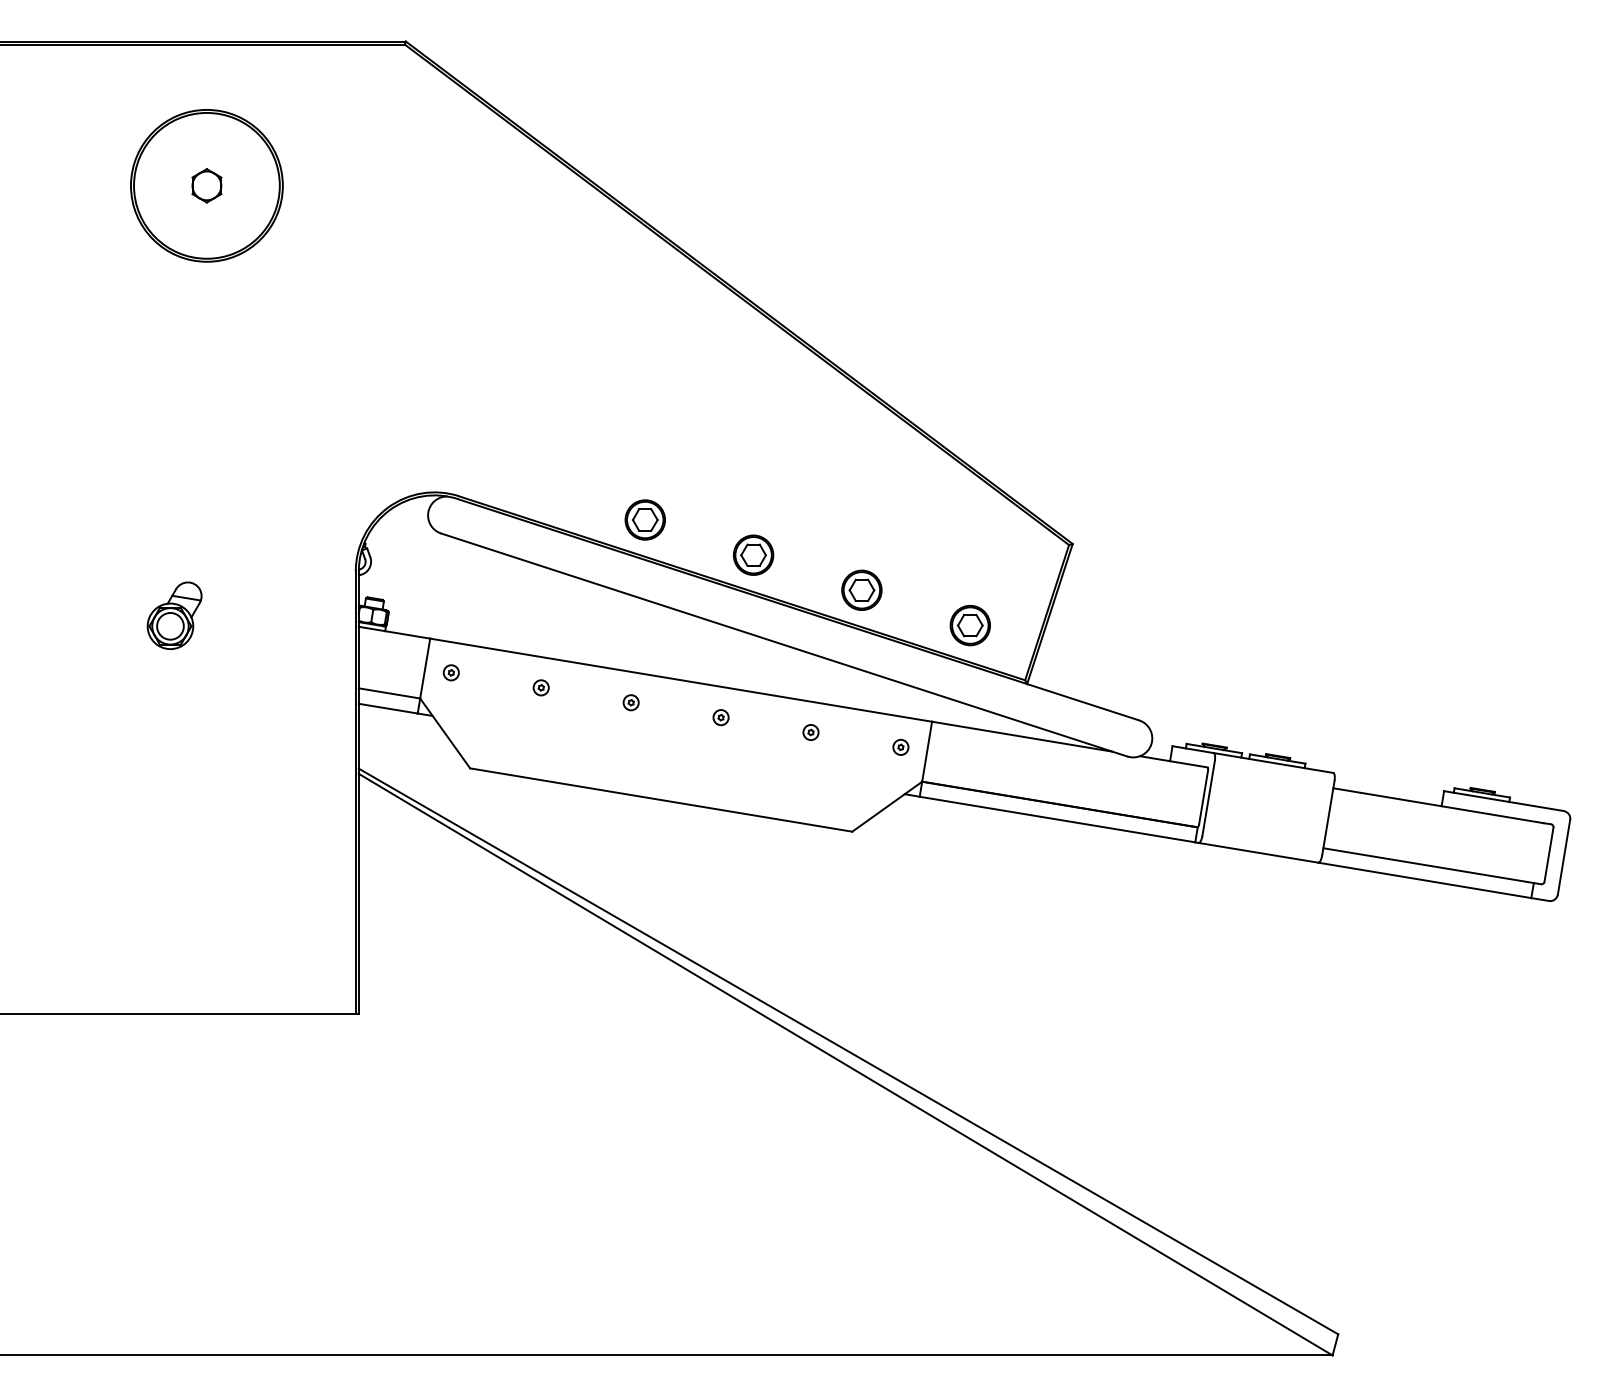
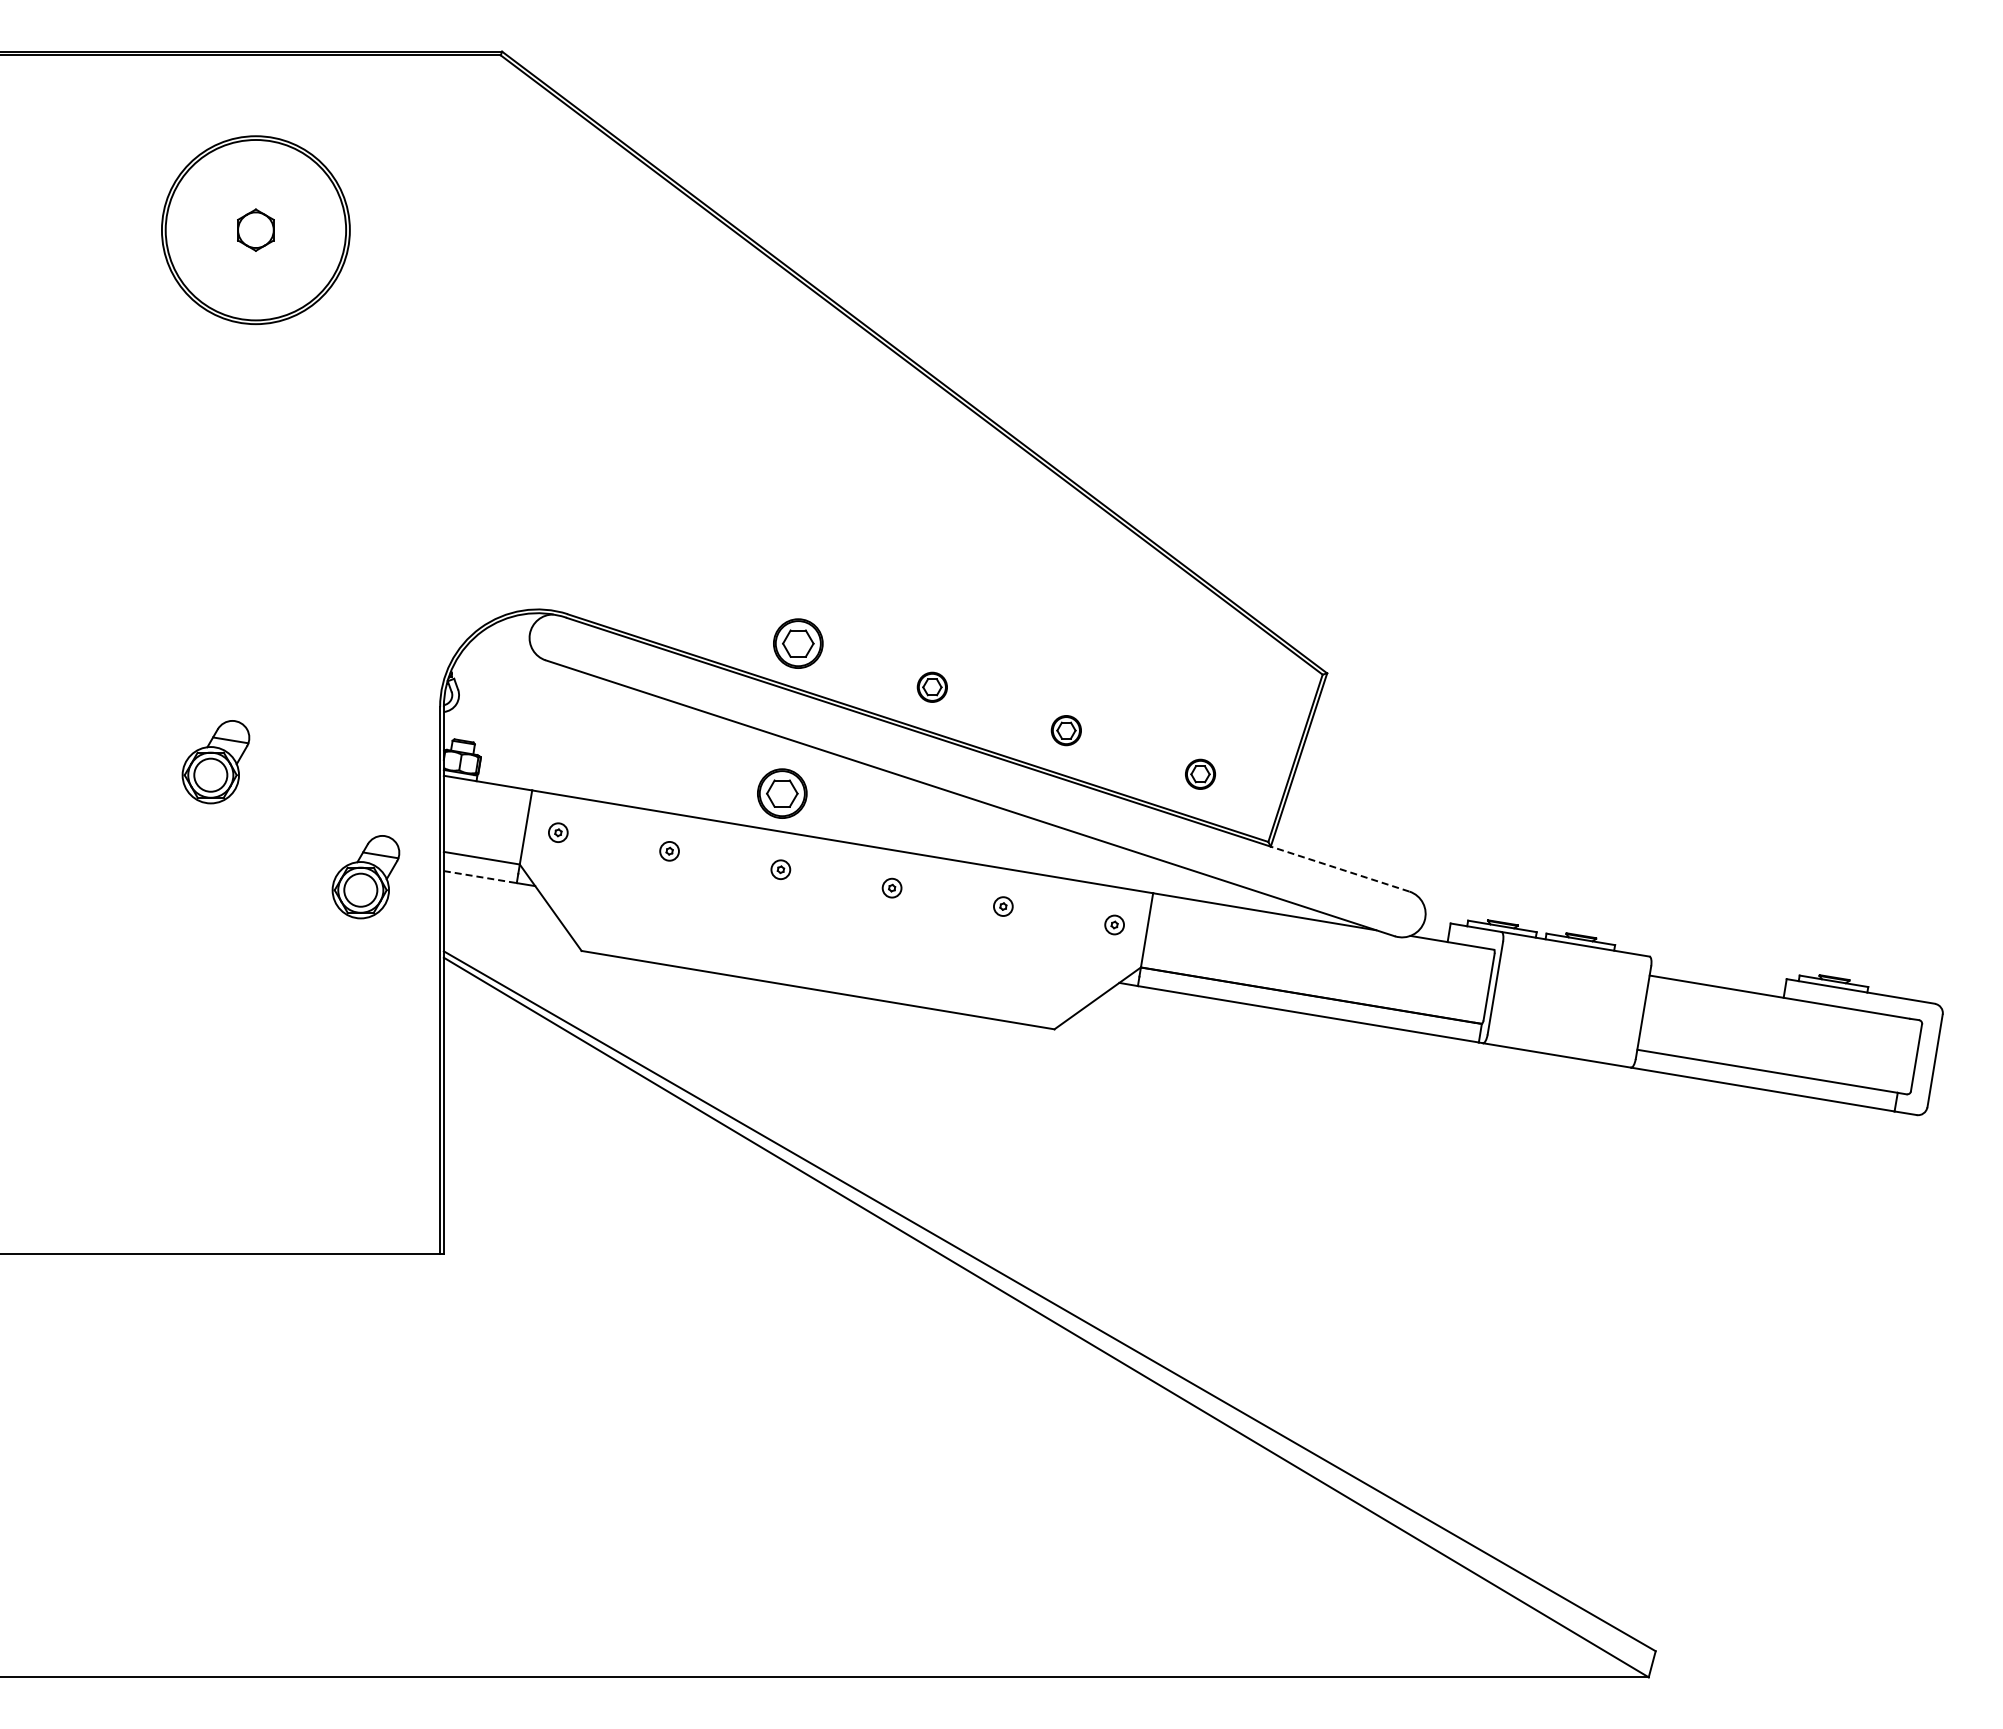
part: (753, 555) -> (932, 687), size x0.6
part: (862, 590) -> (1066, 730), size x0.6
part: (970, 625) -> (1200, 774), size x0.6
part: (632, 641) -> (782, 793), added
line: (1083, 702) -> (1340, 869), solid -> dashed
part: (295, 709) -> (365, 877), added
line: (388, 709) -> (480, 877), solid -> dashed

